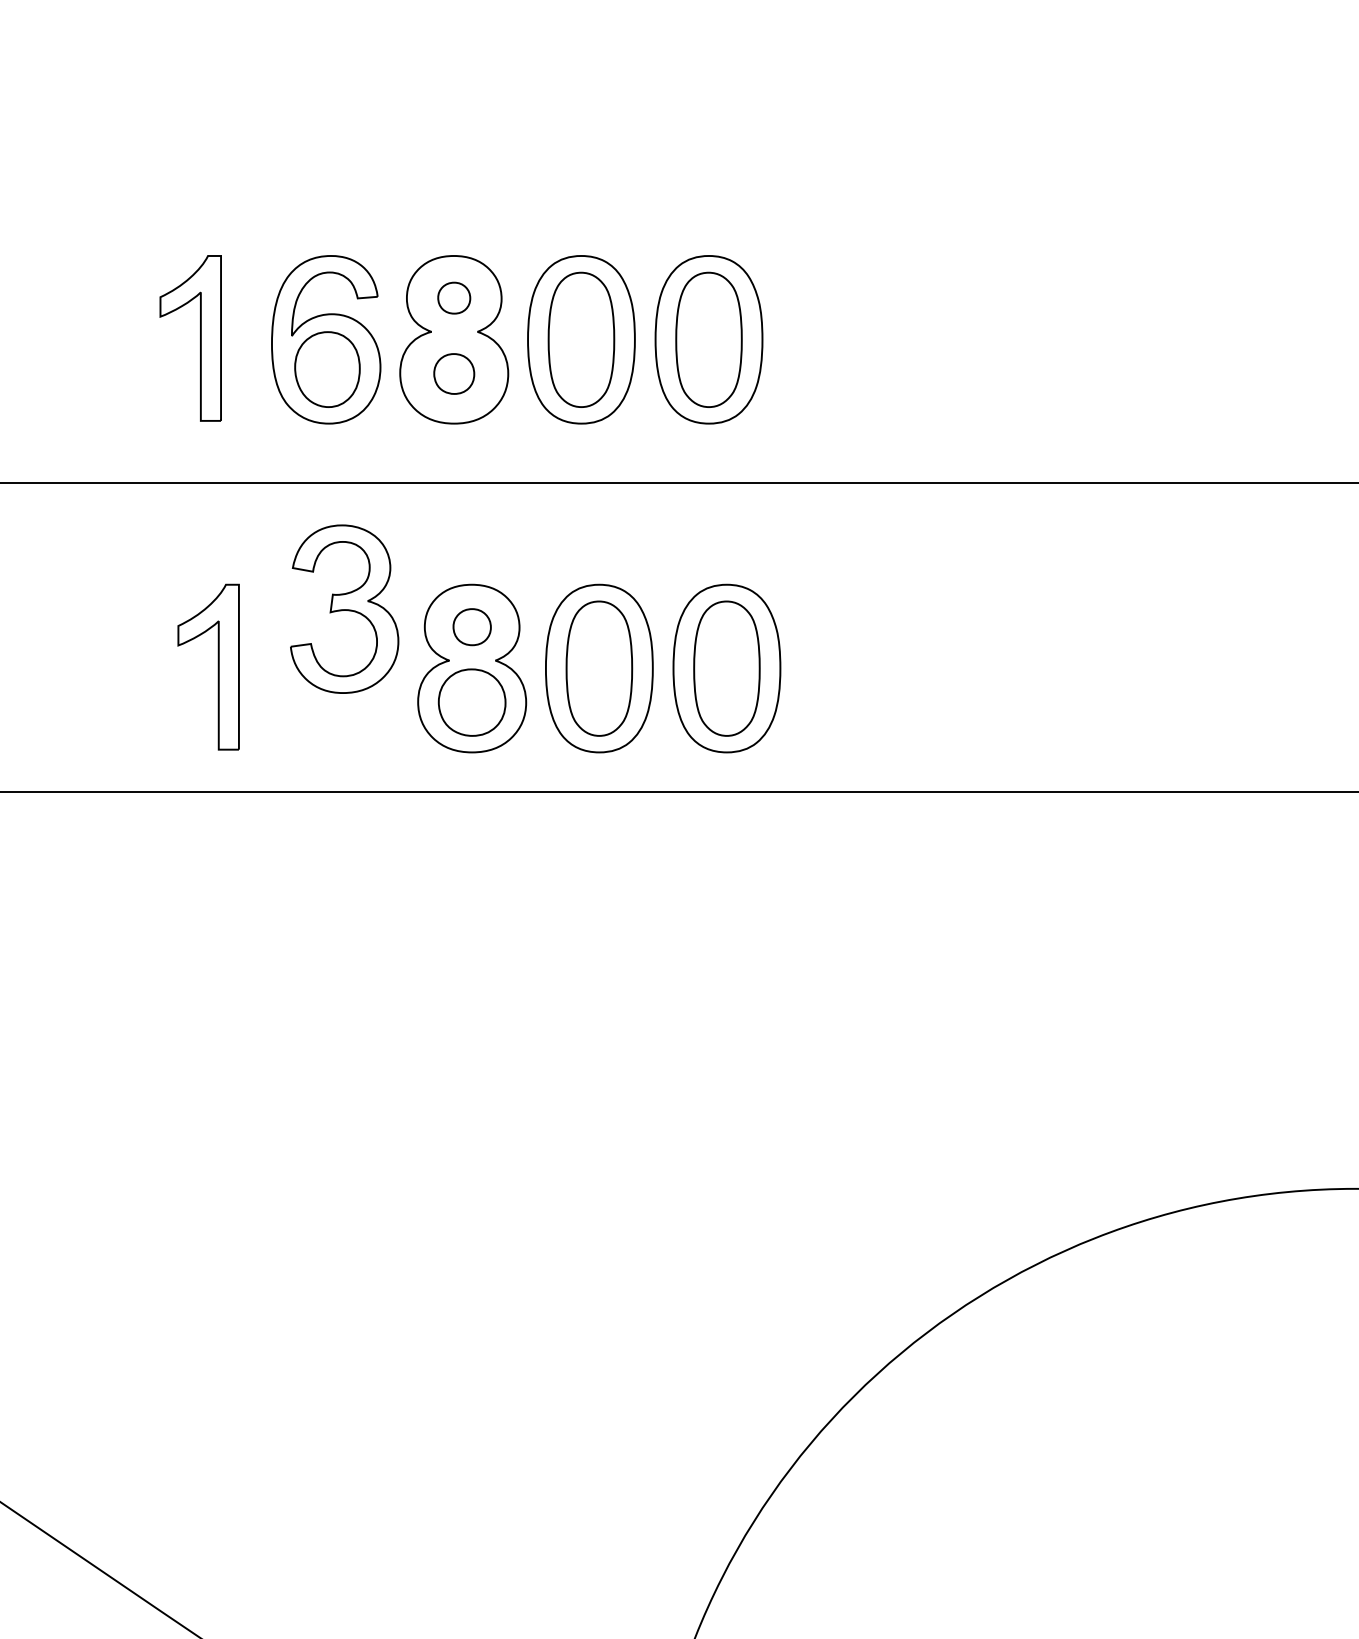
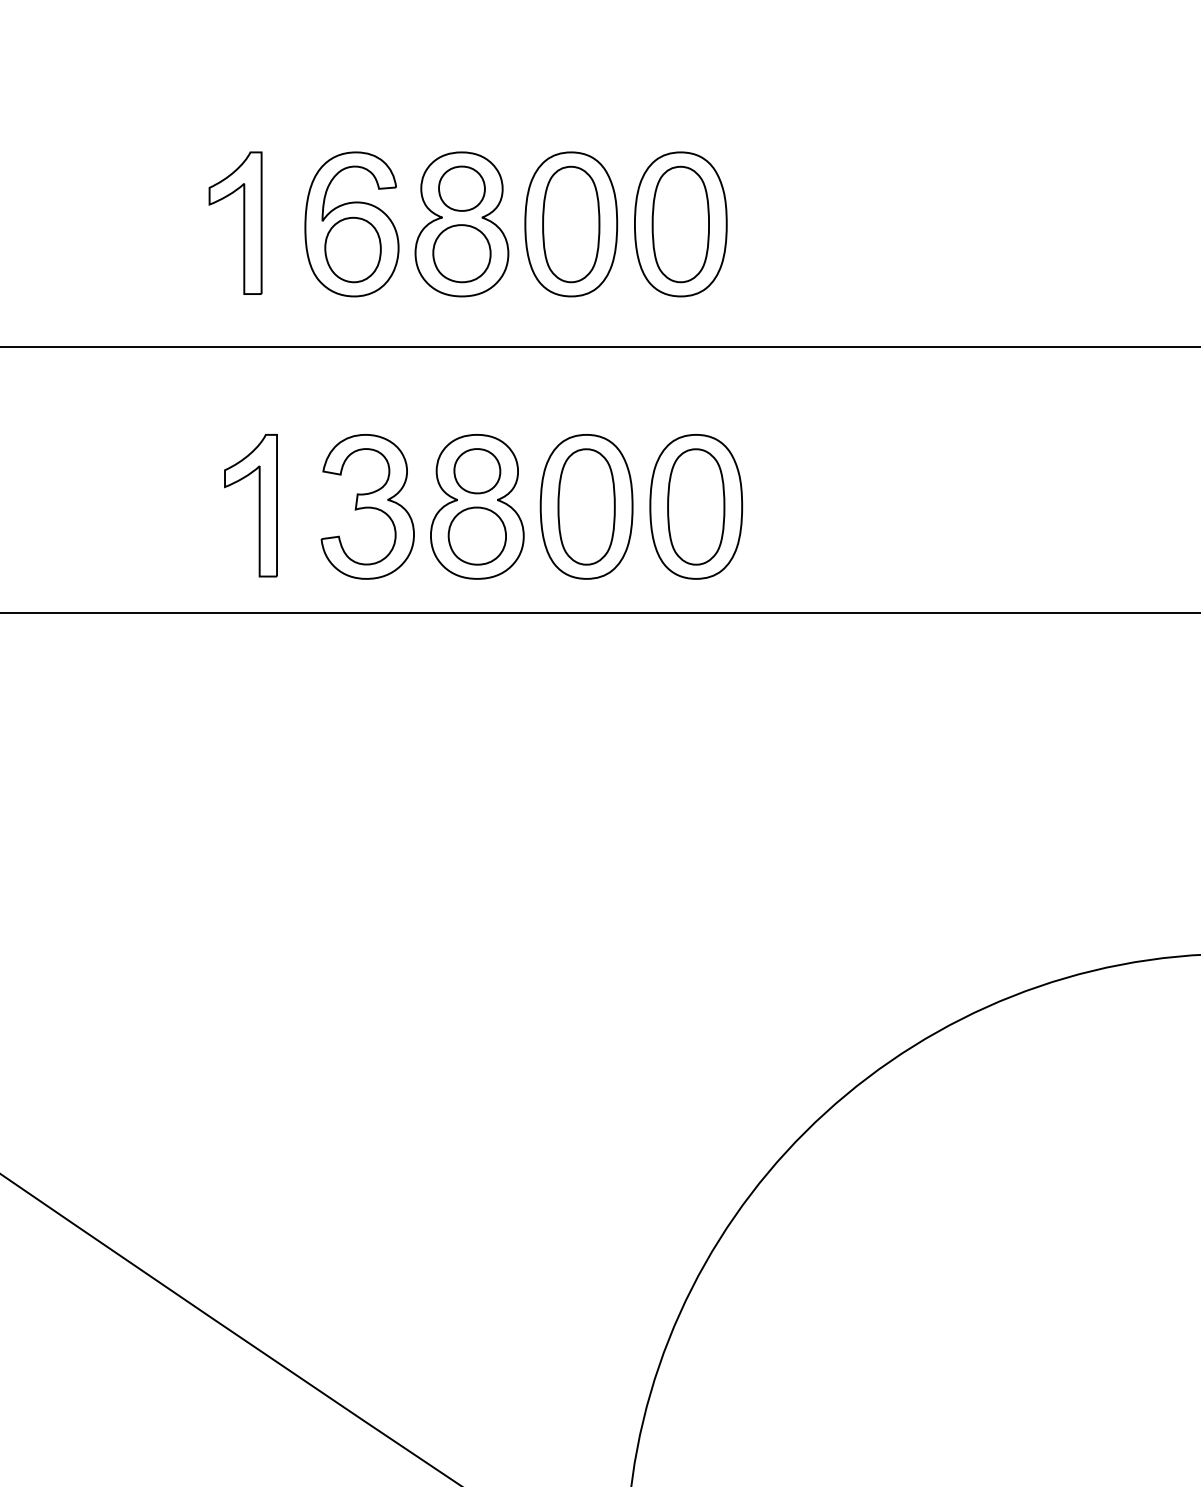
part: (453, 297) -> (461, 188), size x1.67
part: (453, 373) -> (461, 253), size x1.67
part: (344, 608) -> (367, 506), moved
part: (472, 627) -> (477, 471), size x1.43

